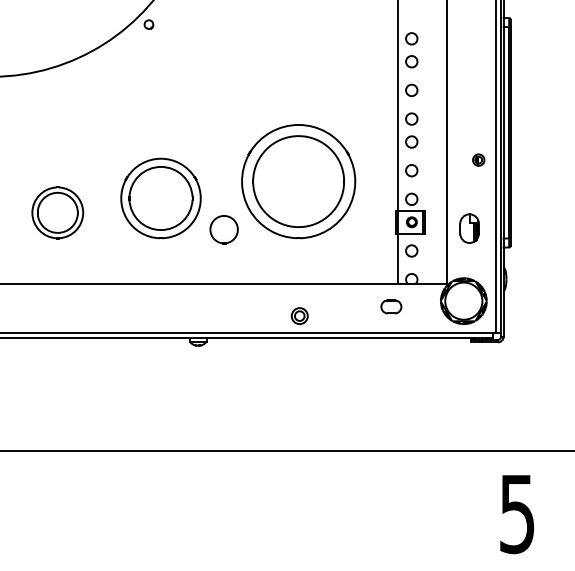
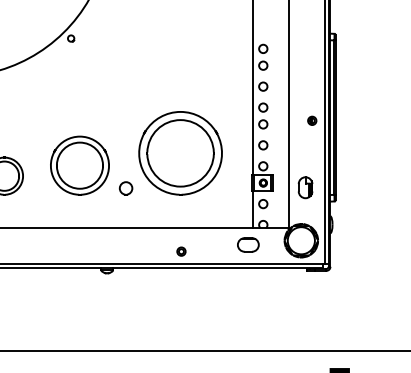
part: (478, 159) -> (312, 120), moved
part: (223, 229) -> (125, 188), size x0.62
part: (391, 306) -> (248, 244), size x1.43
part: (299, 315) -> (181, 251), size x0.71

